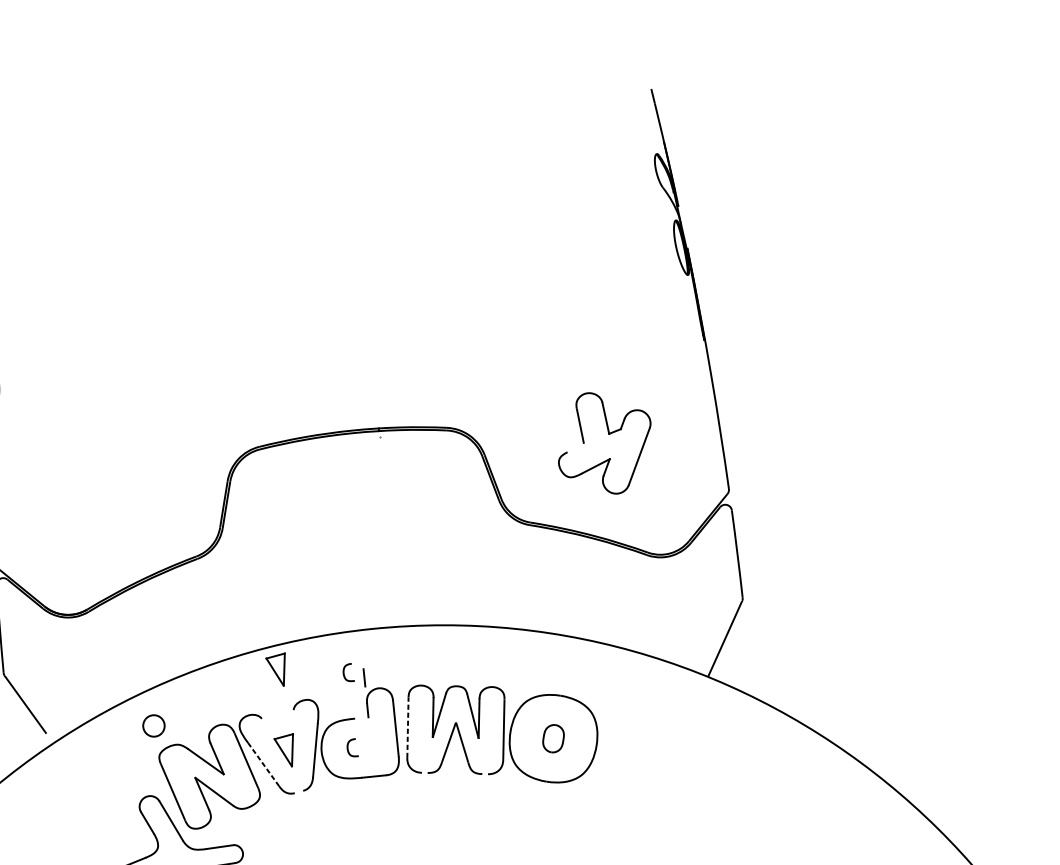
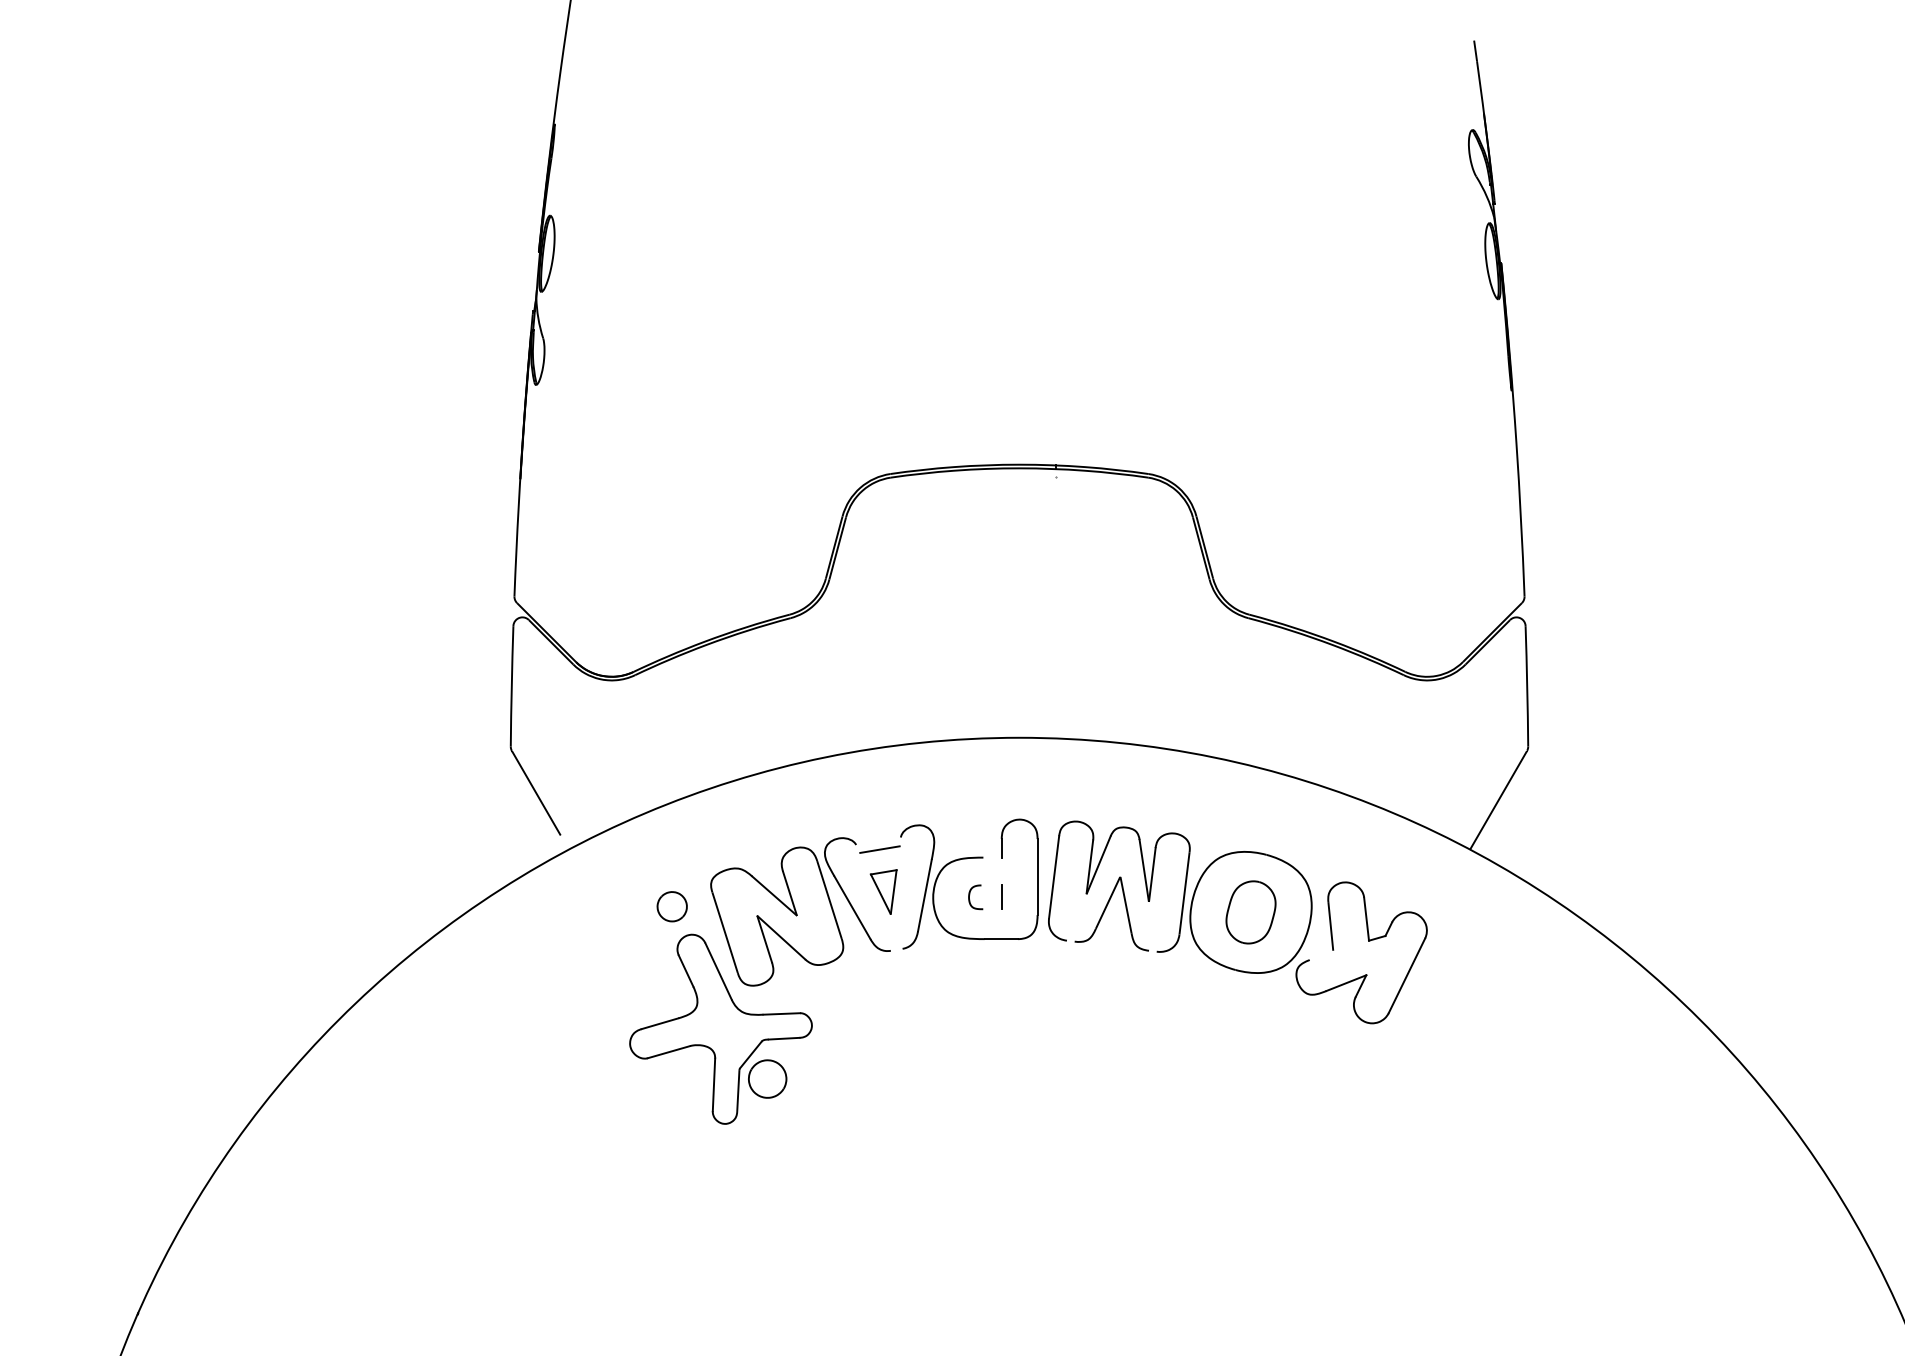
part: (608, 434) -> (1368, 941), moved
part: (276, 669) -> (883, 780), removed
curve: (344, 671) -> (975, 791), removed
line: (364, 677) -> (1001, 896), moved
line: (279, 720) -> (879, 849), added
part: (153, 725) -> (671, 906), moved
line: (408, 727) -> (1054, 876), dashed -> solid
part: (553, 738) -> (1250, 912), size x1.67
line: (263, 764) -> (852, 907), dashed -> solid

